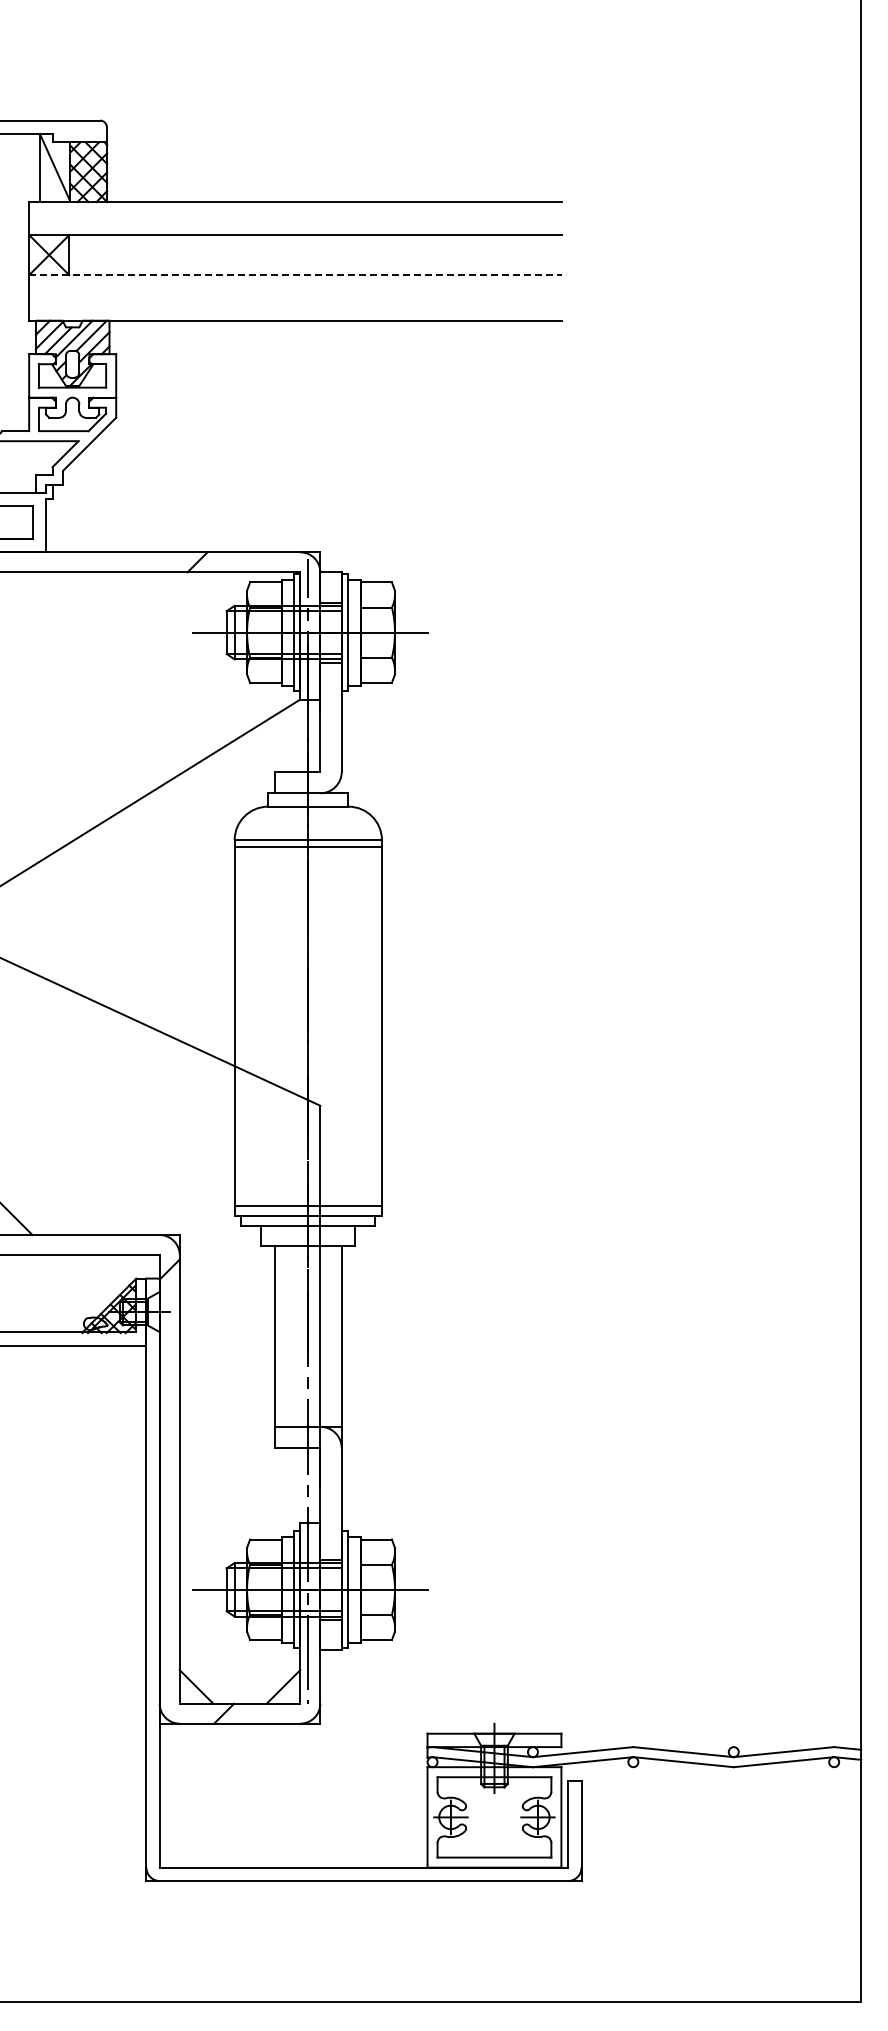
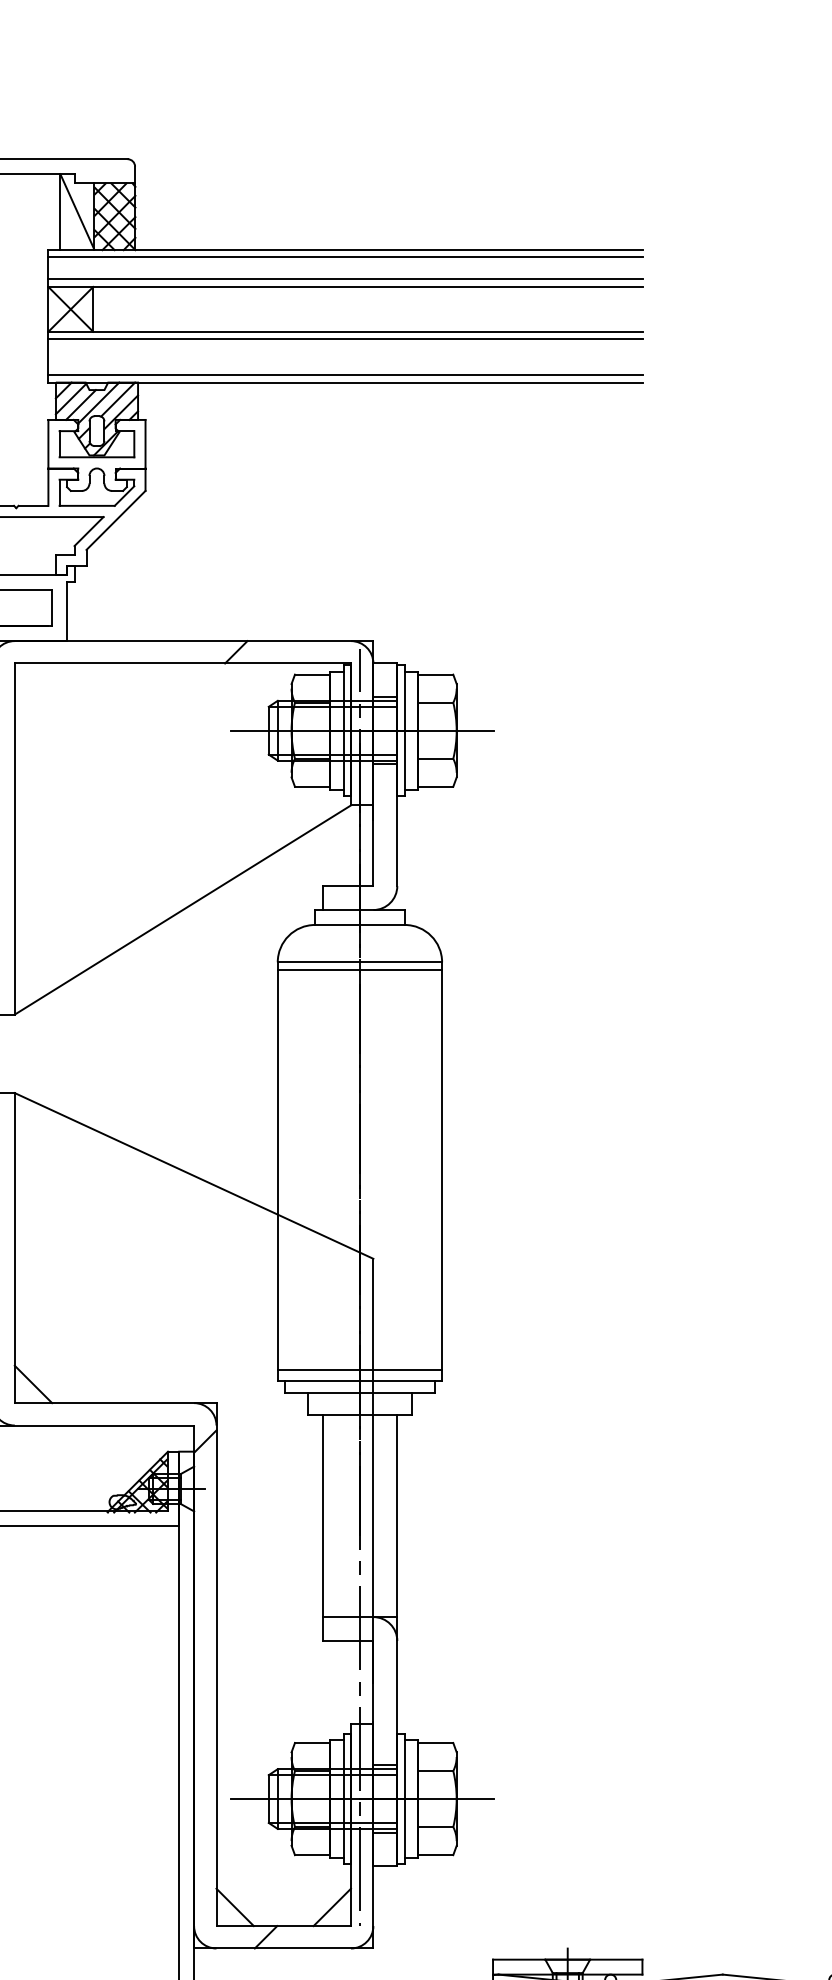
line: (295, 208) -> (345, 257), added
line: (295, 228) -> (345, 279), added
line: (296, 275) -> (346, 332), dashed -> solid
line: (295, 281) -> (345, 338), added
line: (295, 314) -> (345, 375), added

